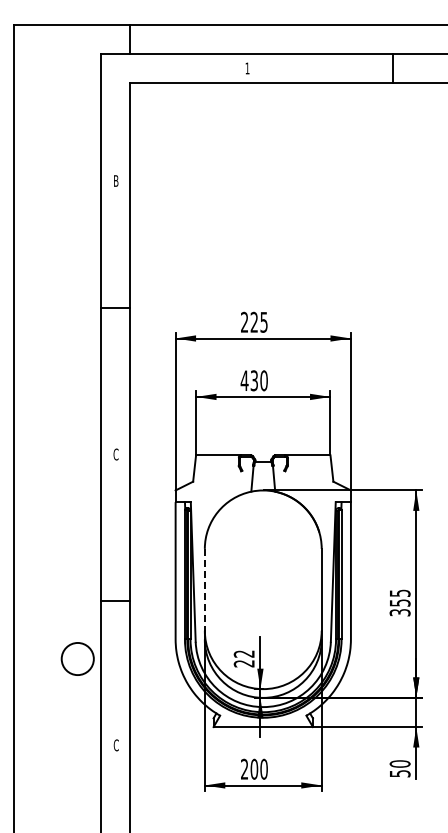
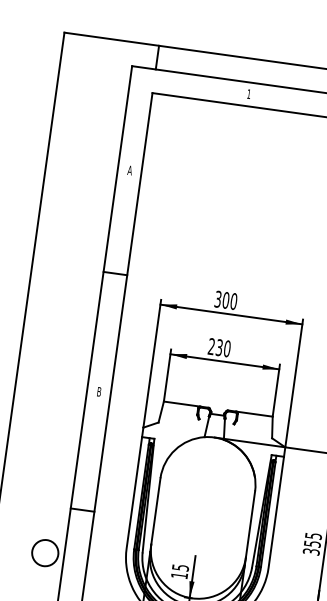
text: (115, 180) -> (129, 170), B -> A
text: (254, 321) -> (226, 299), 225 -> 300
text: (244, 380) -> (211, 346), 430 -> 230
text: (115, 454) -> (98, 391), C -> B
line: (204, 589) -> (155, 511), dashed -> solid
text: (243, 658) -> (179, 571), 22 -> 15

